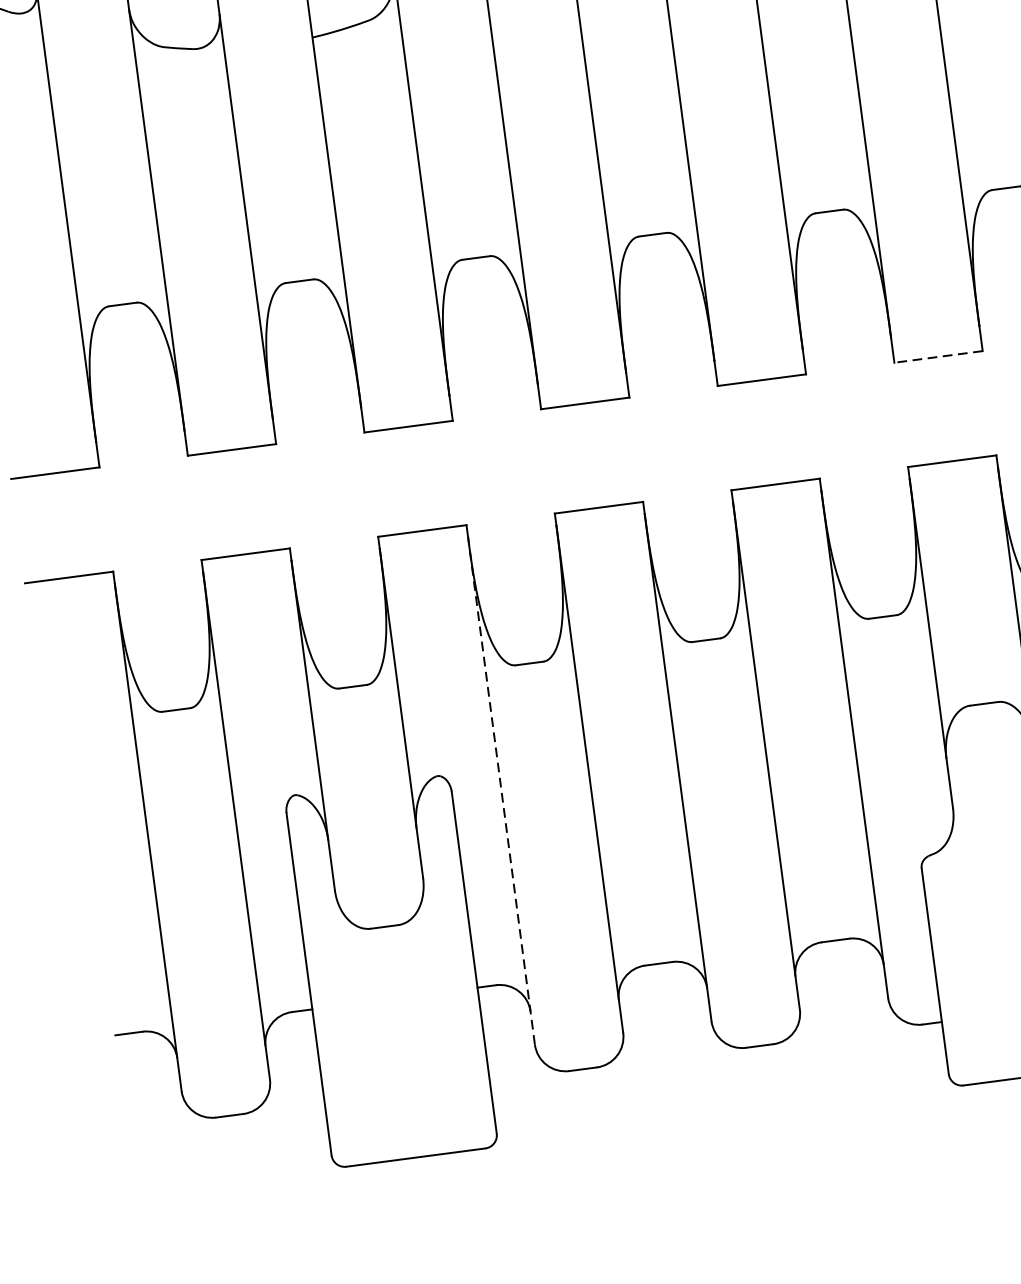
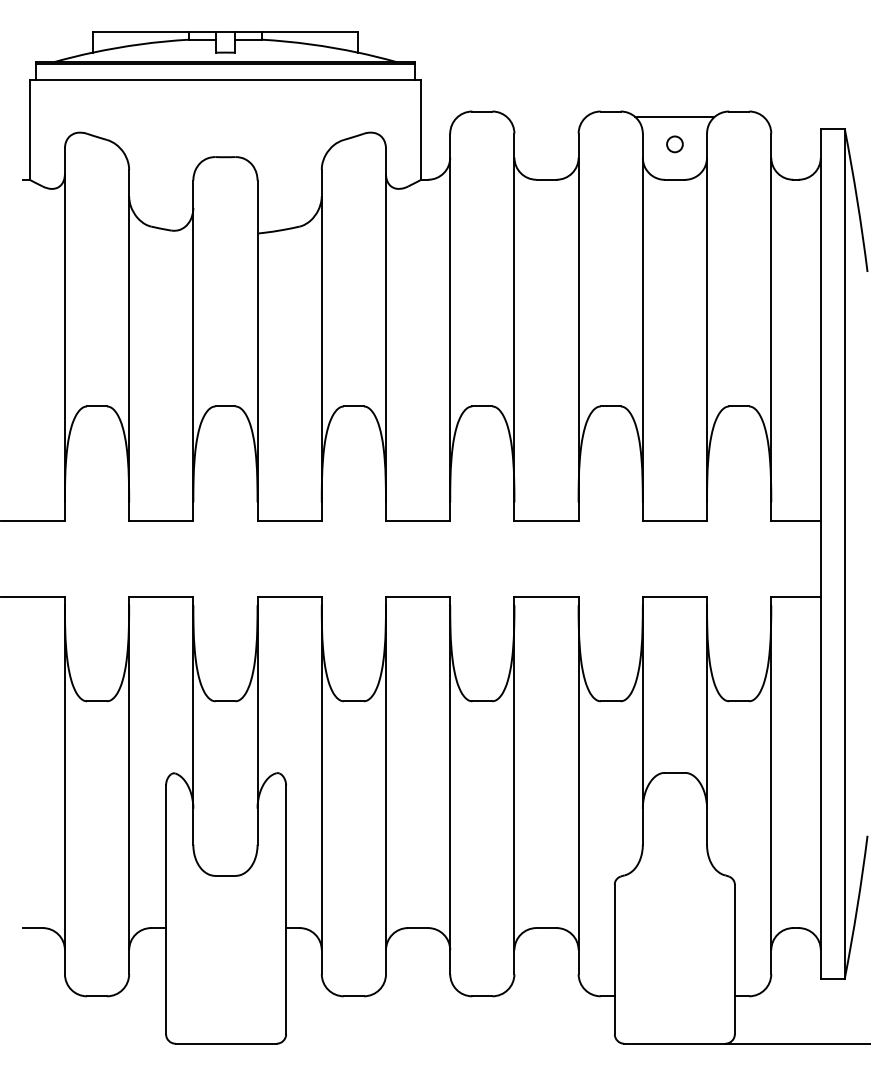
line: (937, 356) -> (674, 520), dashed -> solid
line: (501, 790) -> (321, 789), dashed -> solid

